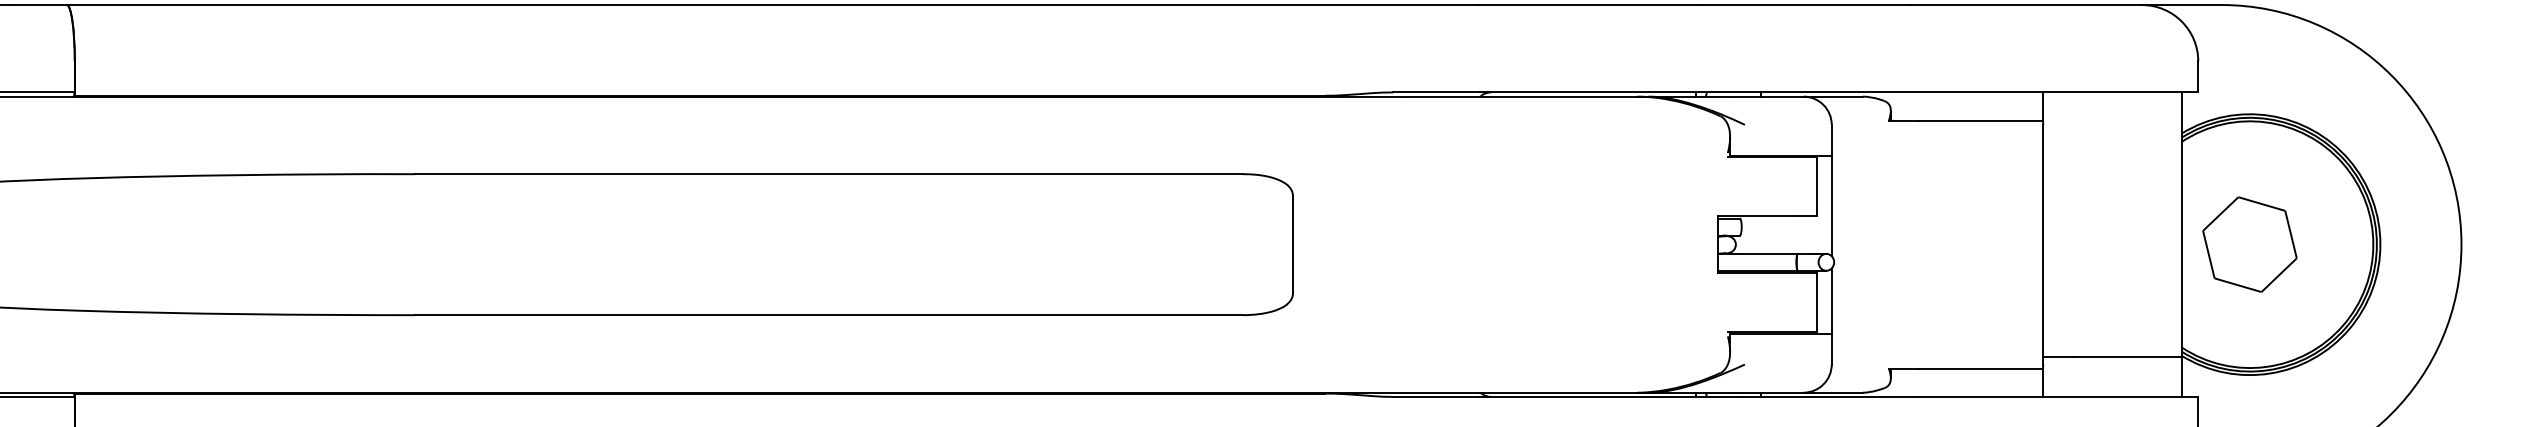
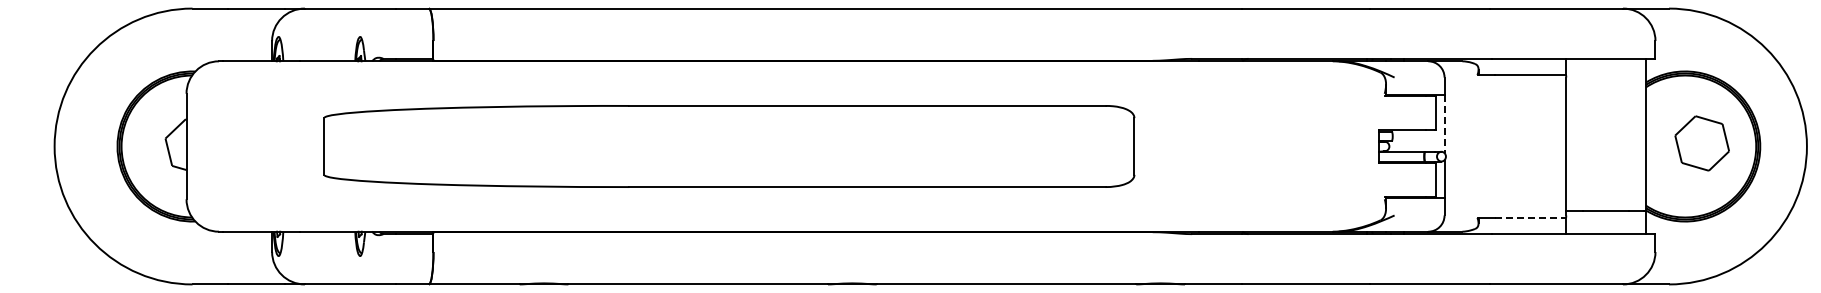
line: (1831, 206) -> (1444, 124), solid -> dashed
part: (2248, 244) -> (1701, 143), moved
line: (1981, 368) -> (1530, 217), solid -> dashed

